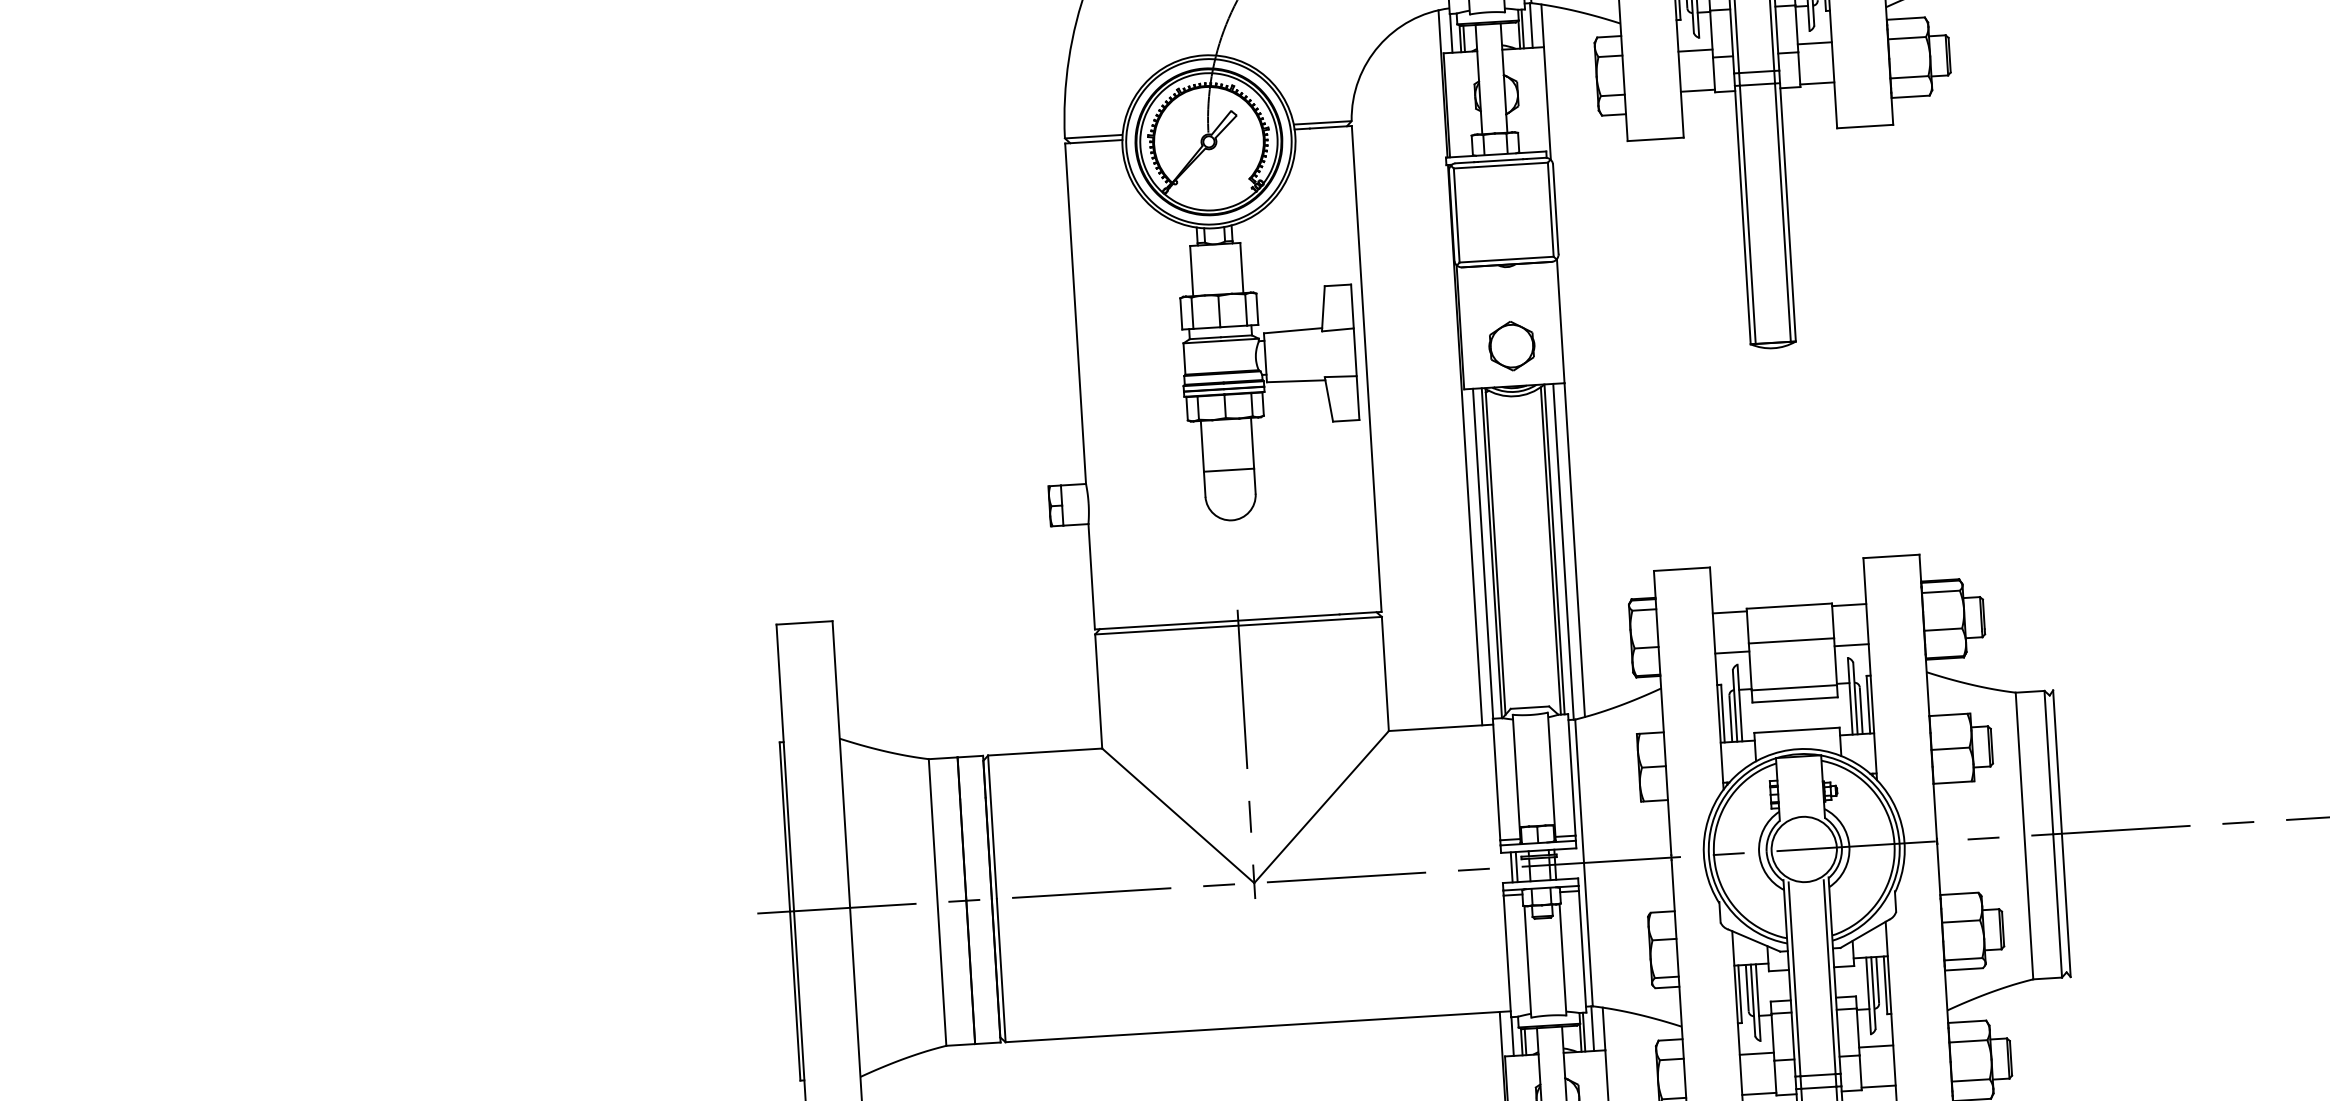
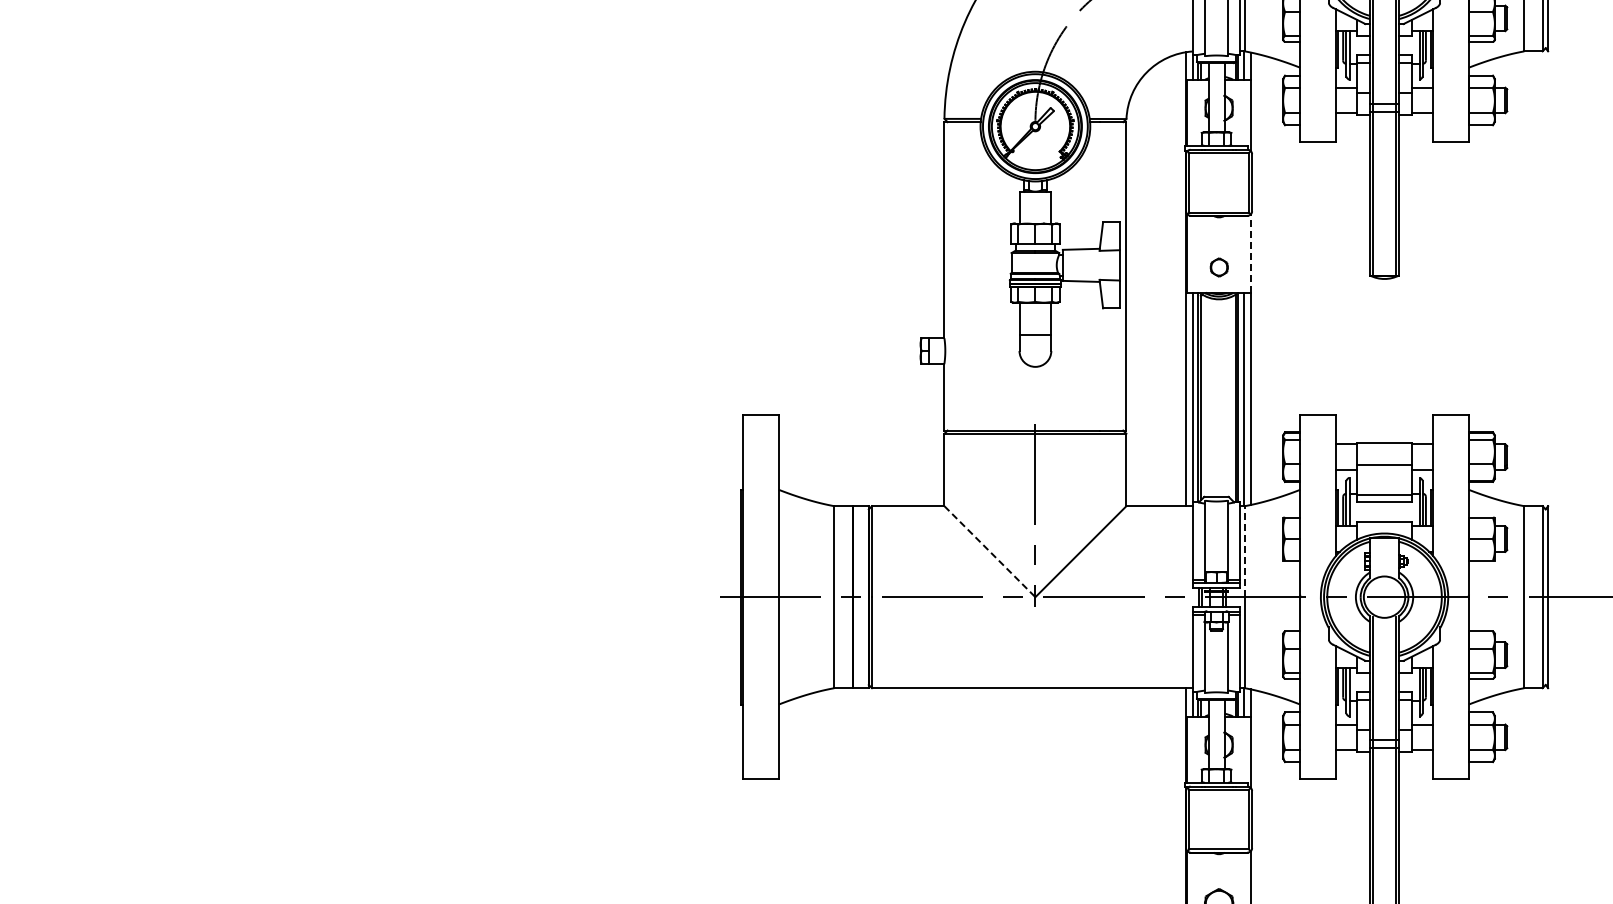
line: (1559, 320) -> (1250, 253), solid -> dashed
part: (1512, 346) -> (1219, 267), size x0.6
line: (1579, 791) -> (1244, 551), solid -> dashed
line: (1179, 817) -> (990, 552), solid -> dashed

